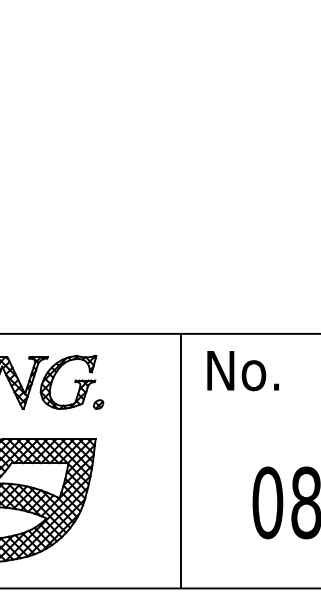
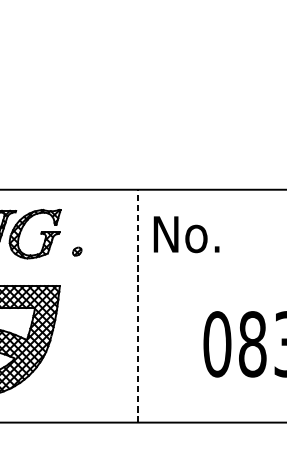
text: (242, 371) -> (185, 235), moved
part: (98, 404) -> (77, 251), moved
line: (181, 460) -> (138, 305), solid -> dashed

